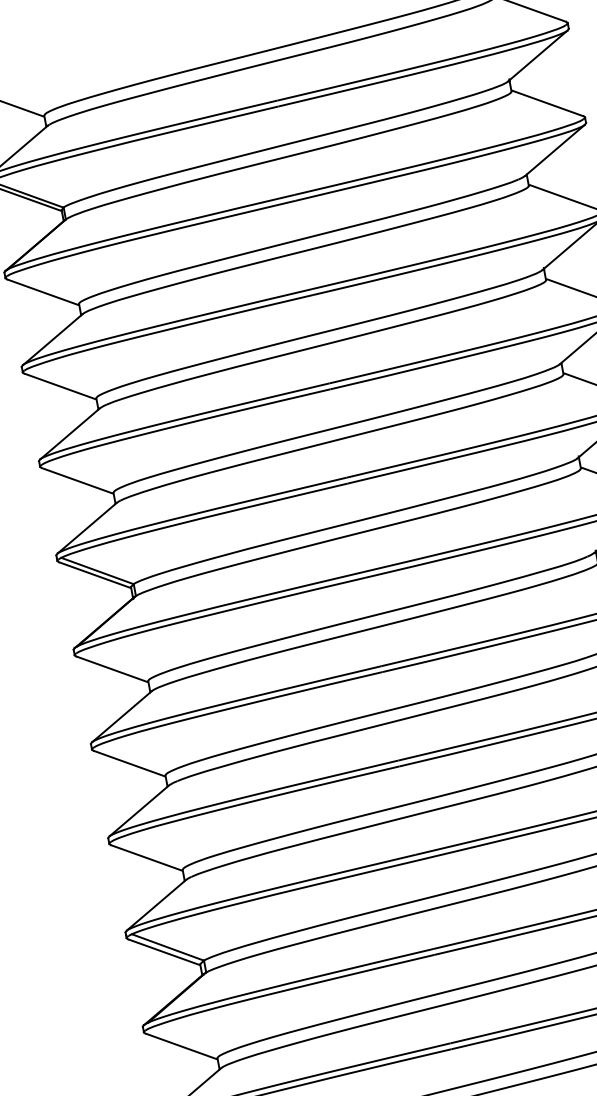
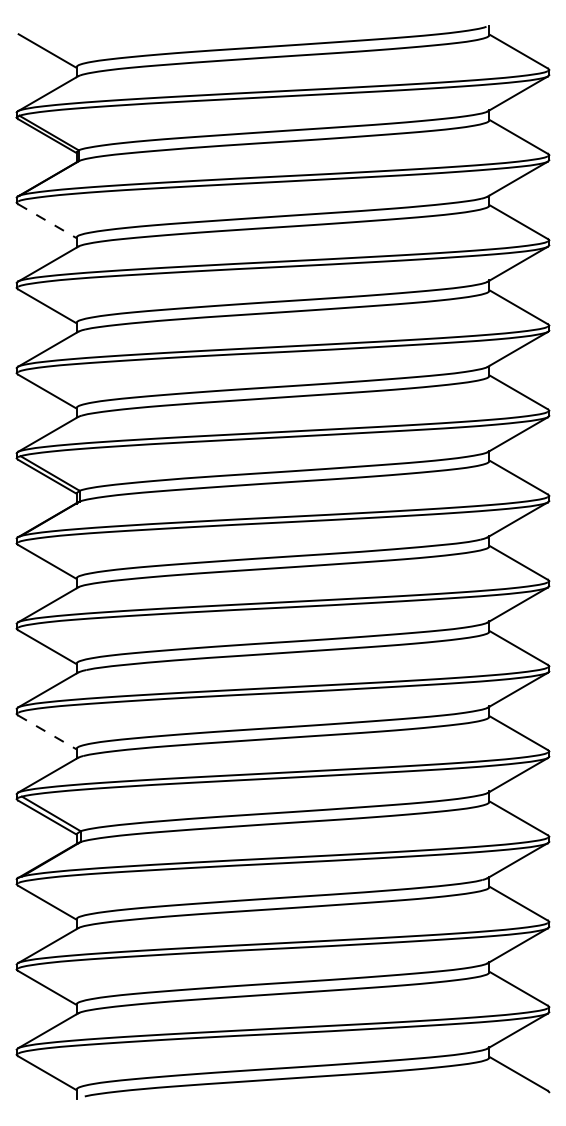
line: (43, 292) -> (47, 221), solid -> dashed
line: (147, 858) -> (47, 732), solid -> dashed

